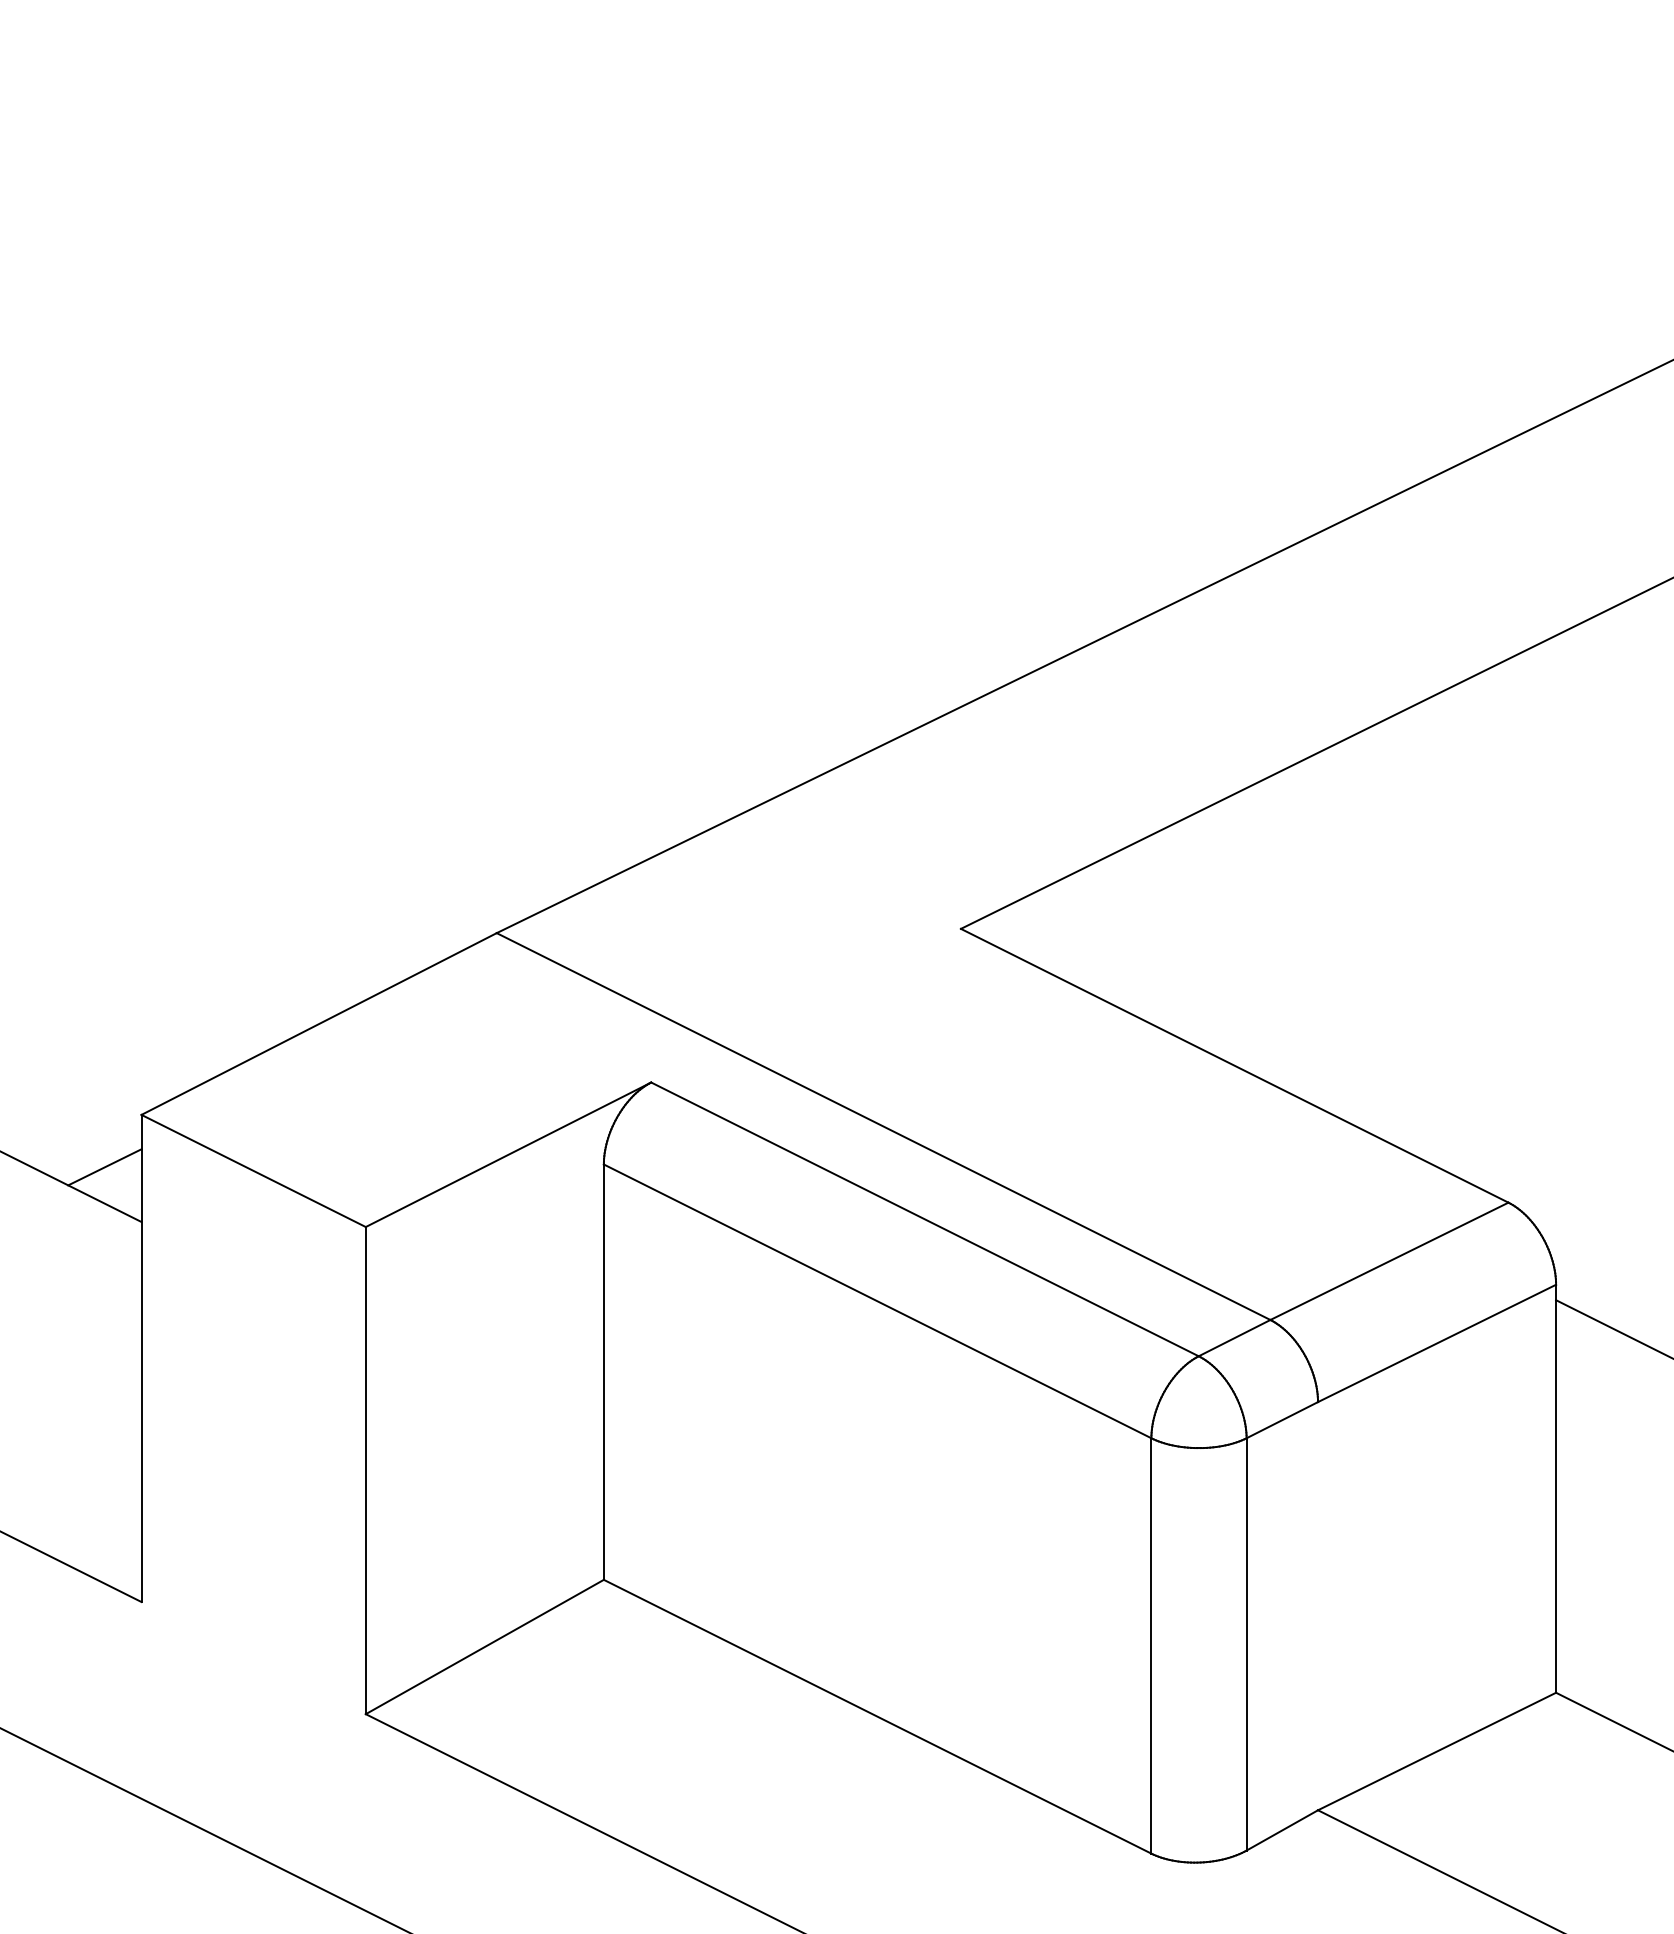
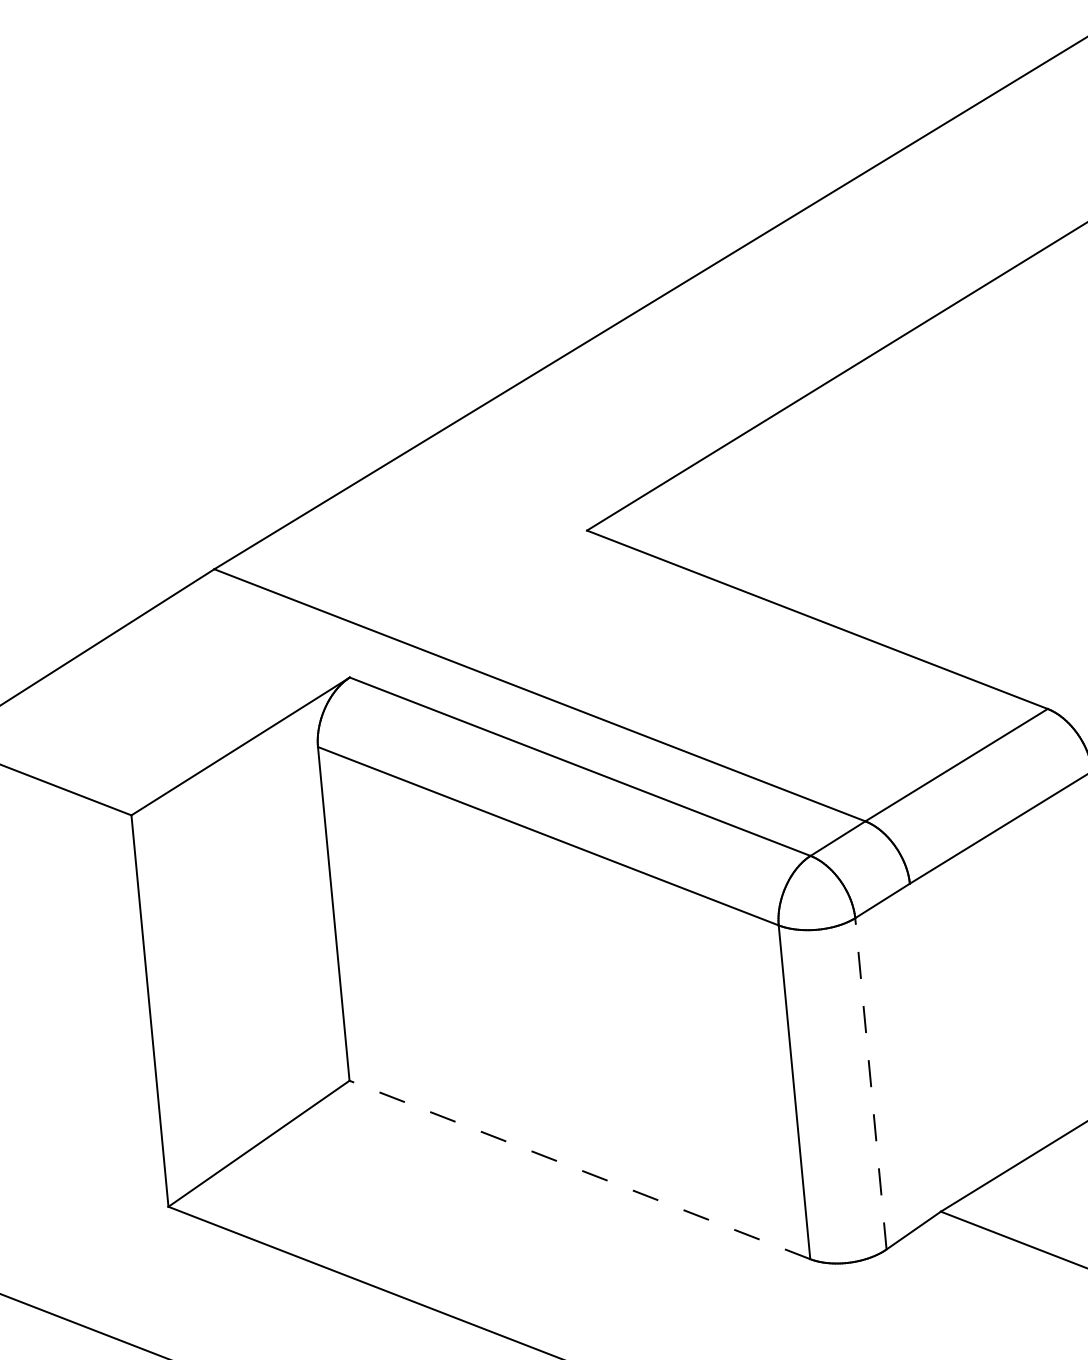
line: (1246, 1643) -> (870, 1083), solid -> dashed
line: (877, 1716) -> (579, 1169), solid -> dashed

